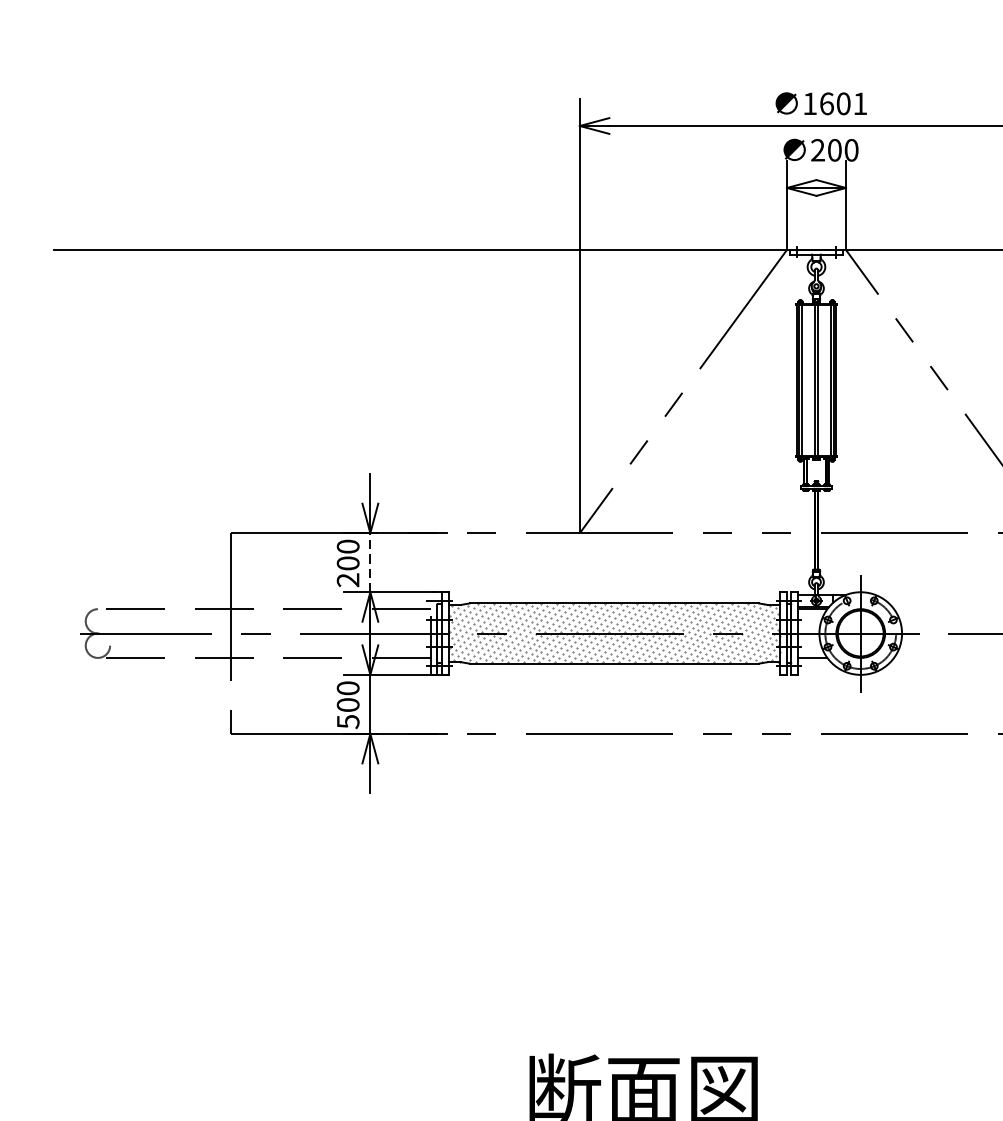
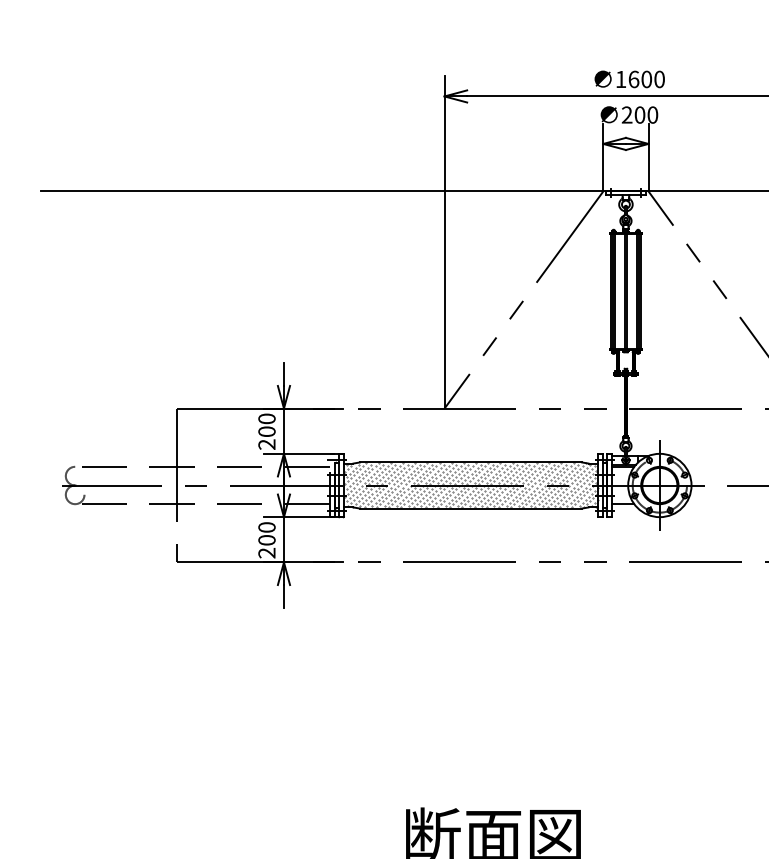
text: (860, 103) -> (659, 79), 1601 -> 1600
line: (369, 563) -> (283, 431), dashed -> solid
text: (347, 720) -> (266, 552), 500 -> 200

